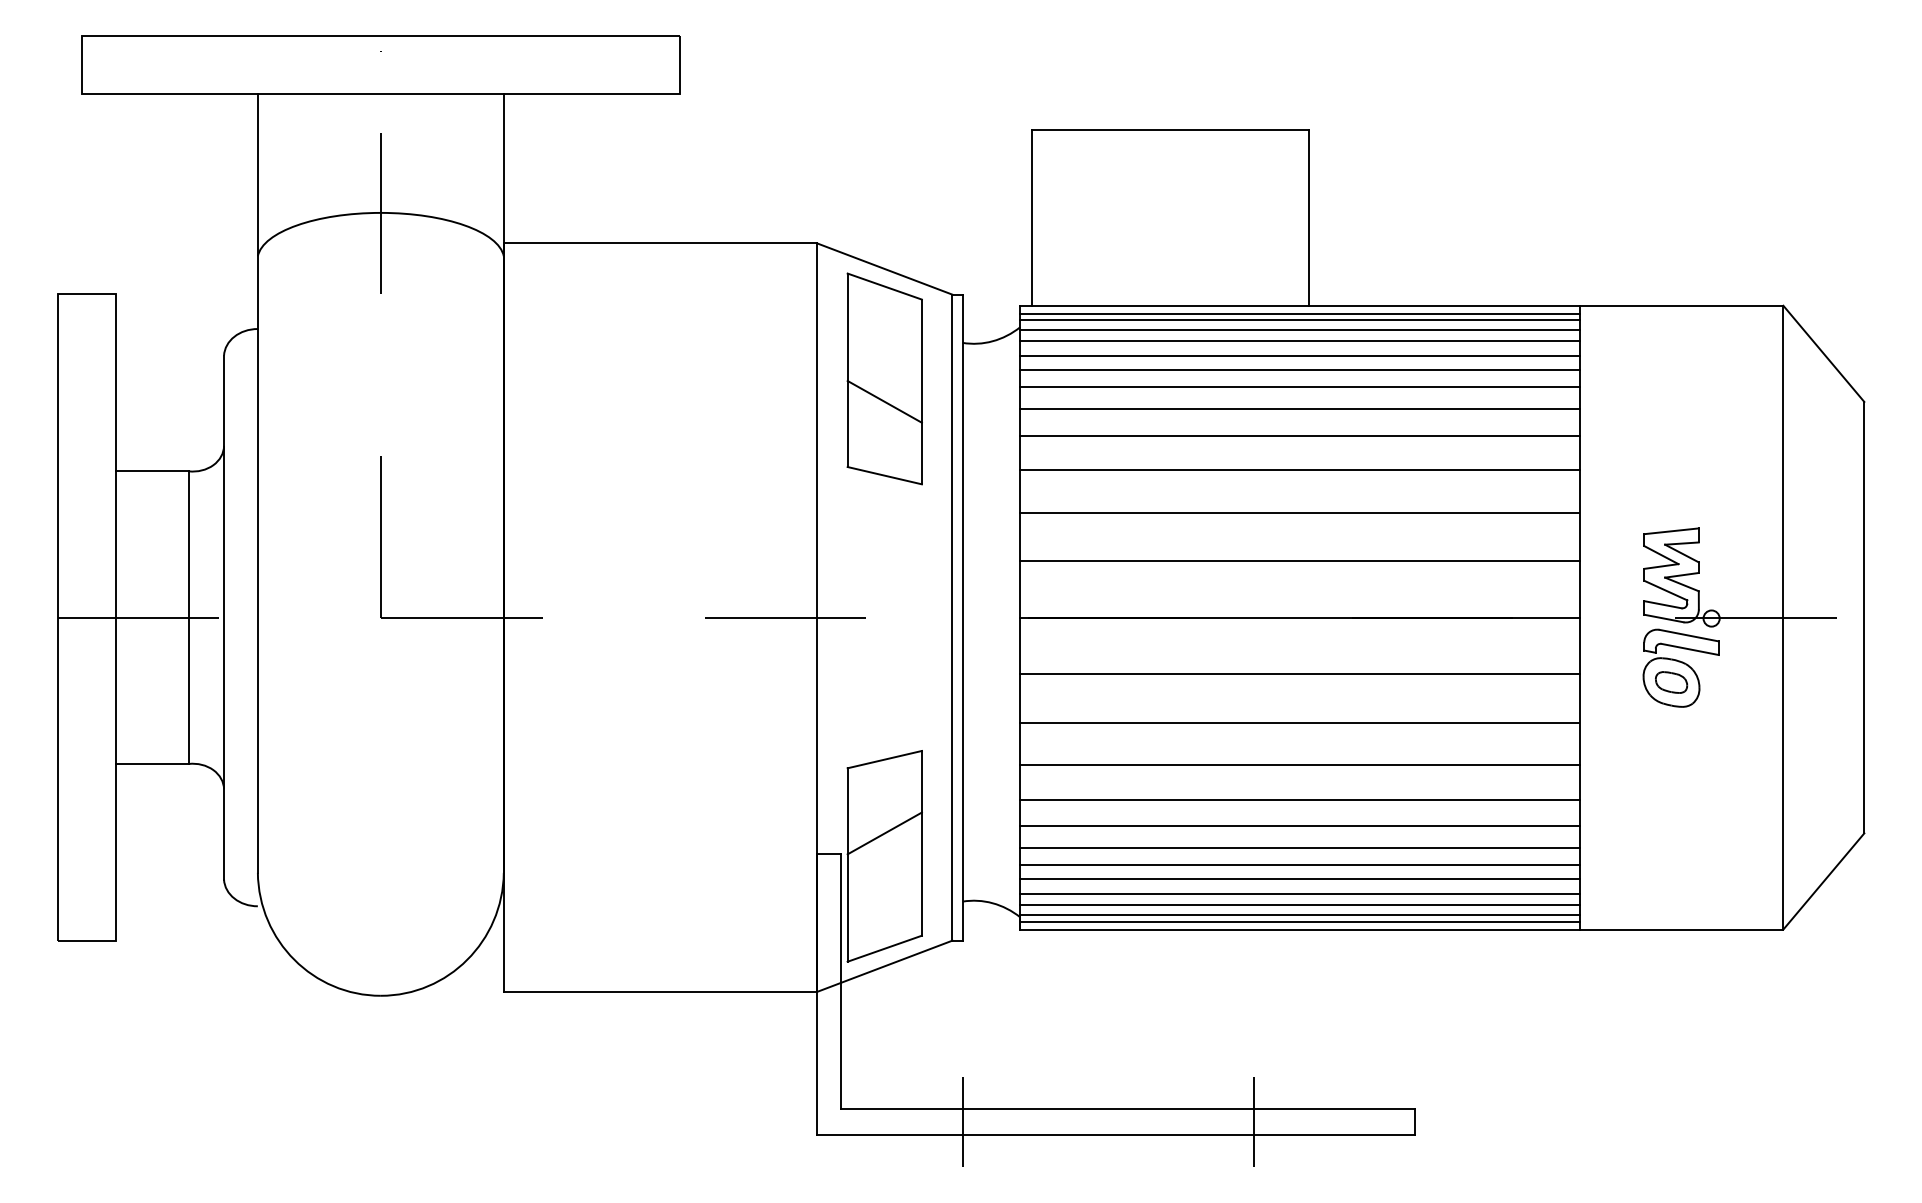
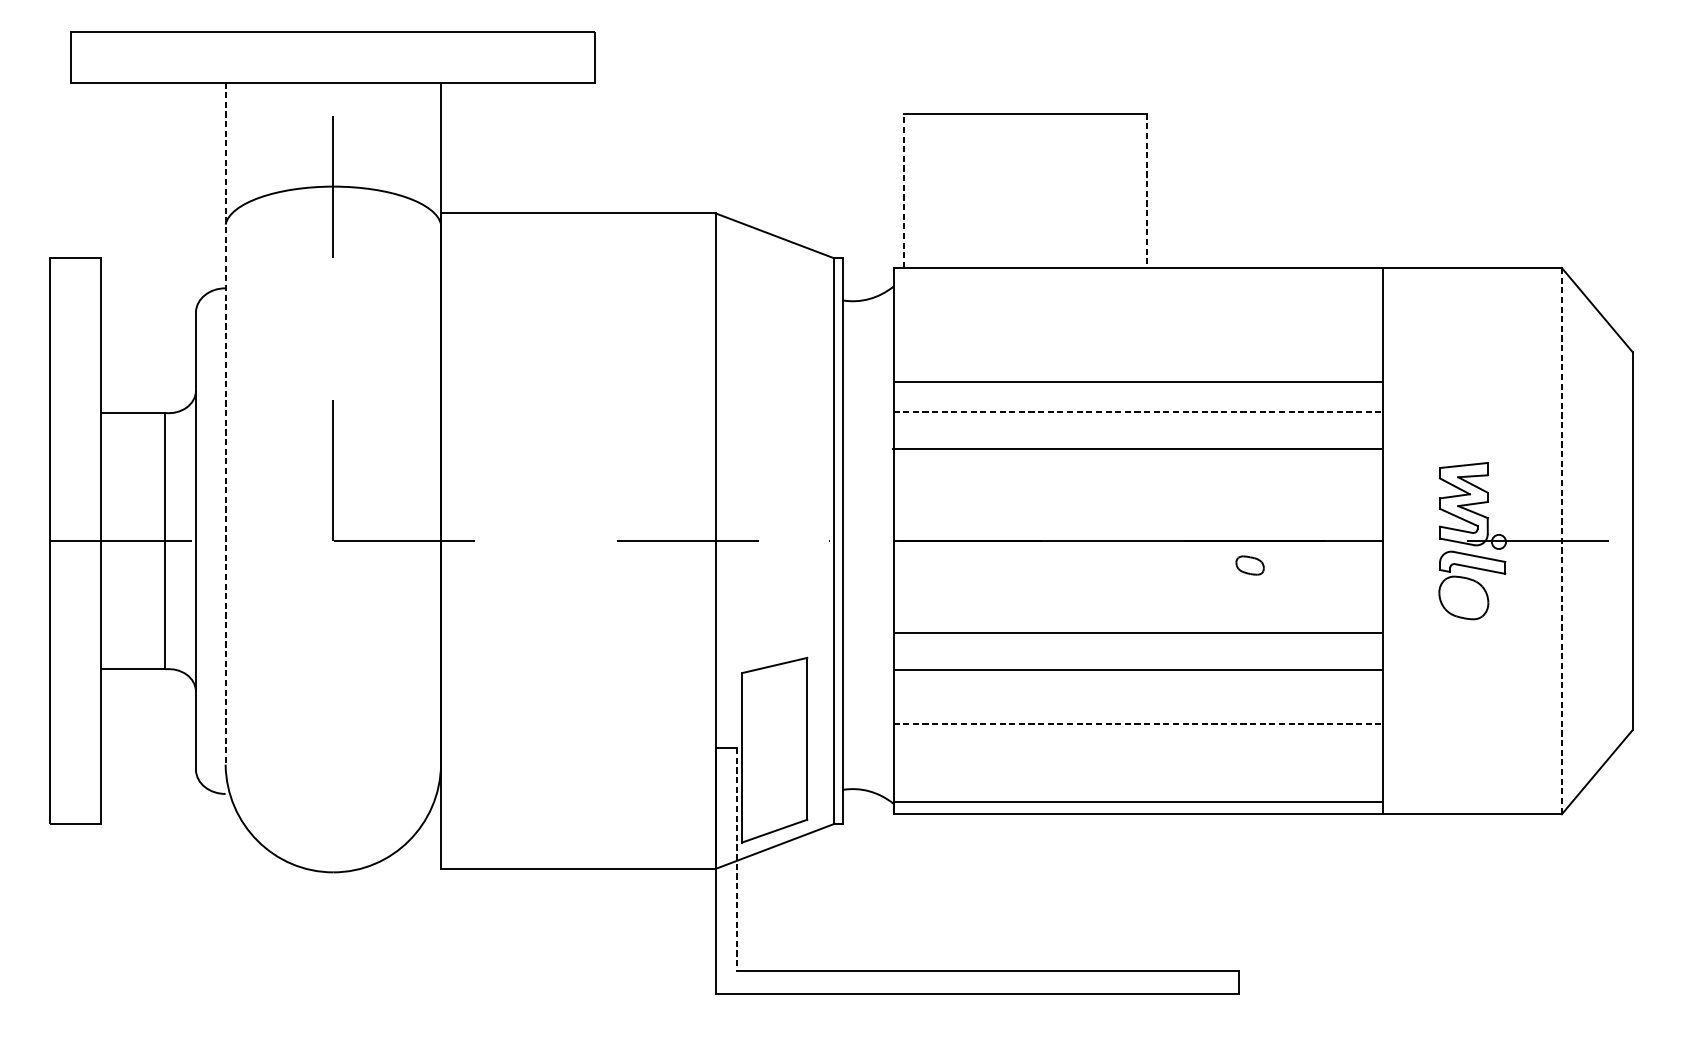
line: (1031, 217) -> (903, 190), solid -> dashed
line: (1309, 218) -> (1146, 191), solid -> dashed
line: (1299, 313) -> (1137, 274), removed
line: (1299, 320) -> (1137, 280), removed
line: (1299, 330) -> (1137, 289), removed
line: (1299, 341) -> (1137, 299), removed
line: (1299, 356) -> (1137, 312), removed
line: (1299, 369) -> (1137, 323), removed
part: (884, 378) -> (774, 331), removed
line: (1299, 387) -> (1137, 339), removed
line: (1299, 409) -> (1137, 358), removed
line: (1300, 470) -> (1138, 412), solid -> dashed
line: (257, 483) -> (225, 423), solid -> dashed
line: (1299, 561) -> (1137, 491), removed
line: (1783, 617) -> (1561, 541), solid -> dashed
line: (1299, 674) -> (1137, 590), removed
part: (1671, 682) -> (1250, 565), moved
line: (1299, 799) -> (1137, 700), removed
line: (1300, 826) -> (1138, 724), solid -> dashed
line: (884, 833) -> (774, 730), removed
line: (1299, 848) -> (1137, 743), removed
line: (1299, 865) -> (1137, 758), removed
line: (1299, 879) -> (1137, 770), removed
line: (1299, 894) -> (1137, 783), removed
line: (1299, 904) -> (1137, 792), removed
line: (1299, 921) -> (1137, 807), removed
line: (841, 981) -> (736, 859), solid -> dashed
line: (962, 1121) -> (842, 982), removed
line: (1253, 1121) -> (1097, 982), removed

